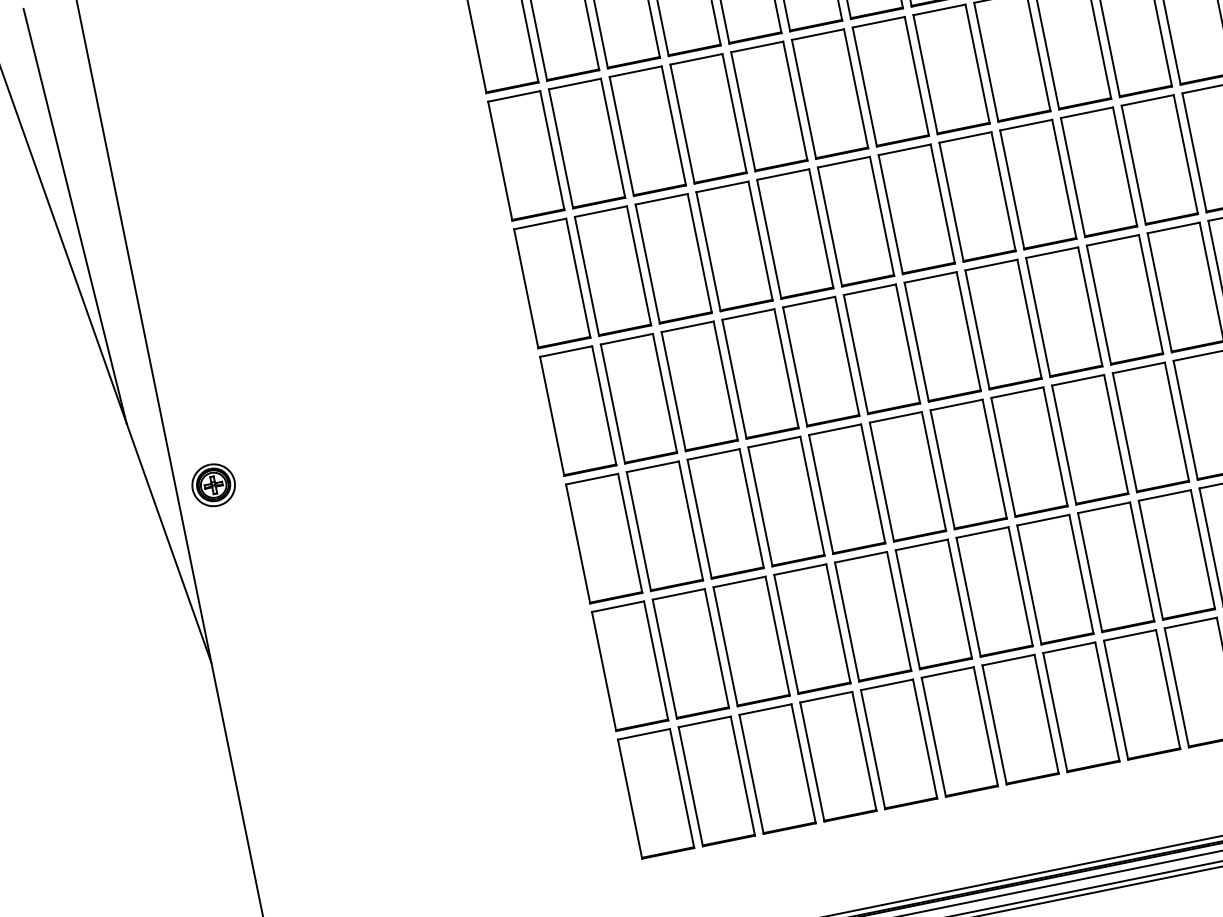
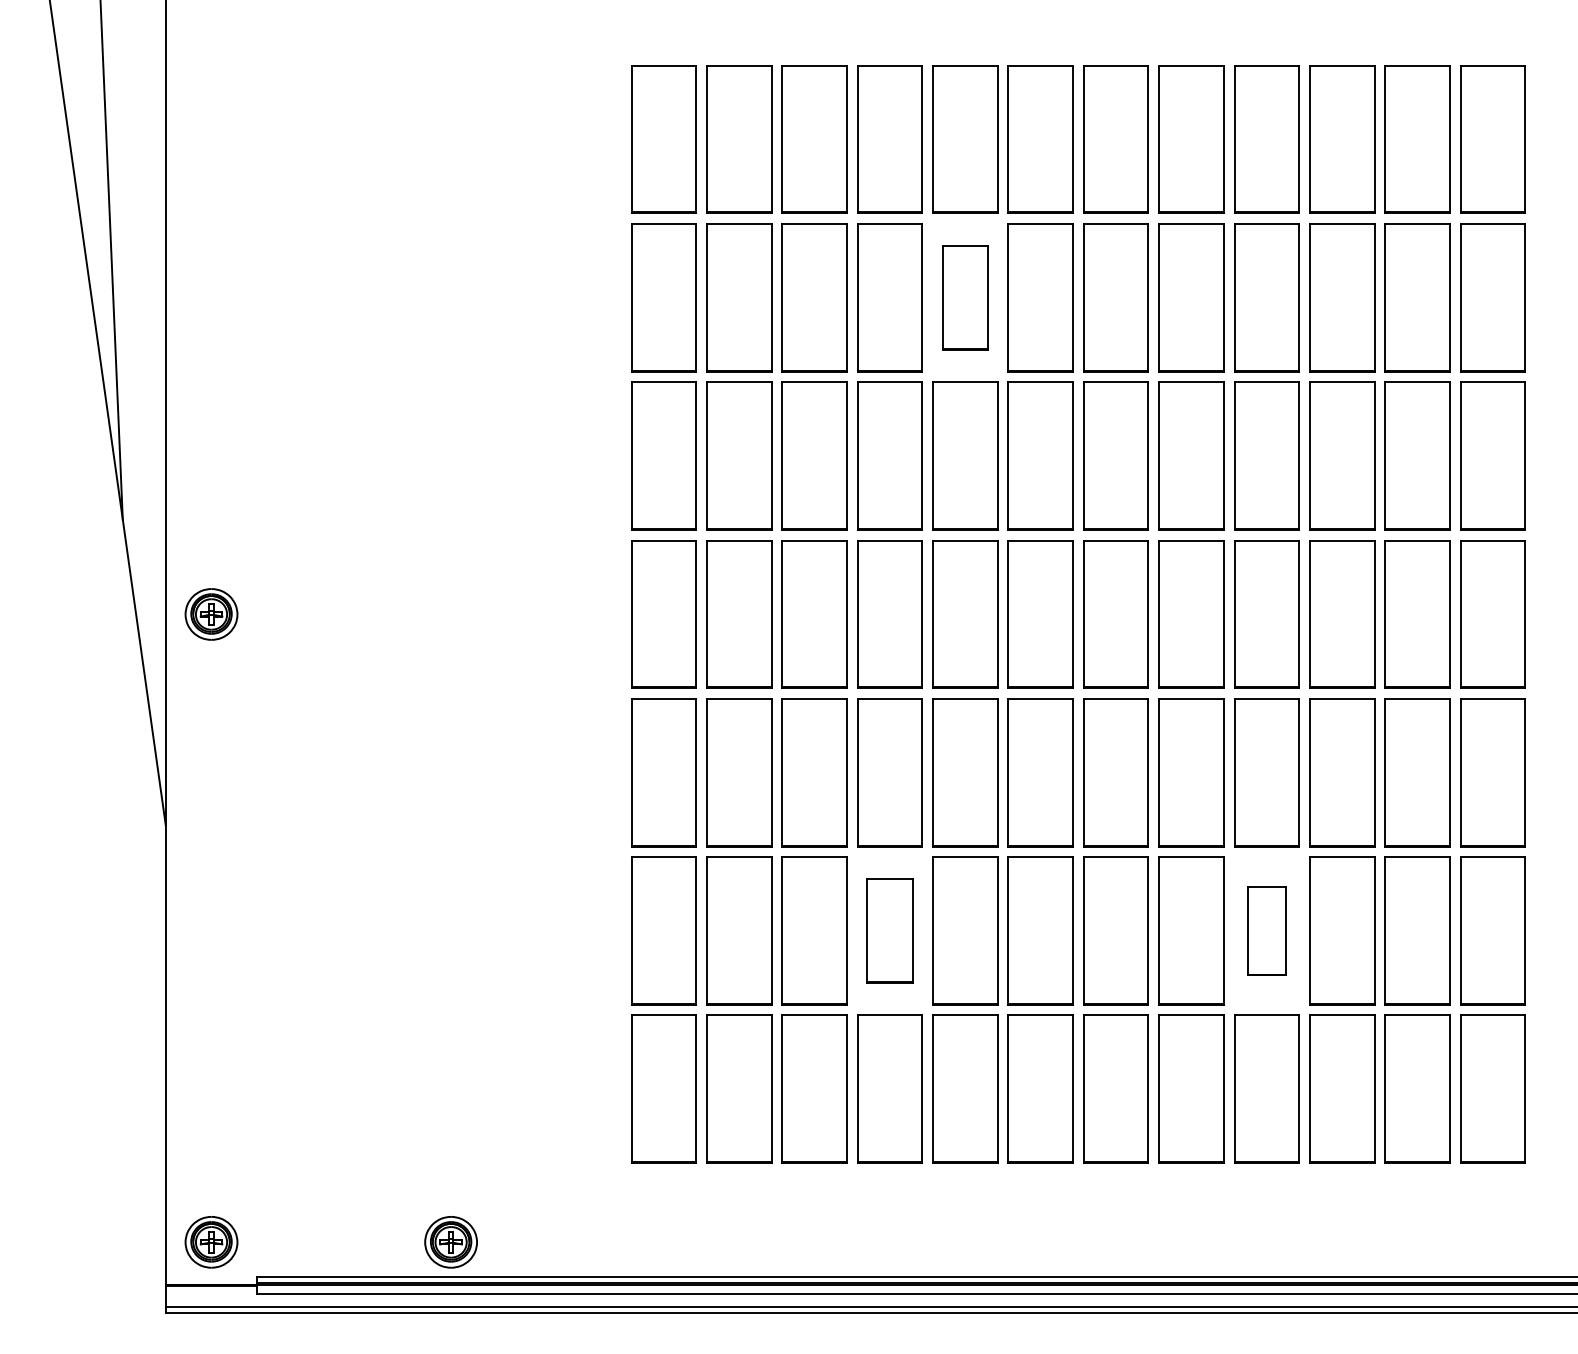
part: (769, 106) -> (965, 297), size x0.7
part: (1115, 567) -> (1266, 930), size x0.6
part: (811, 628) -> (889, 930), size x0.7

